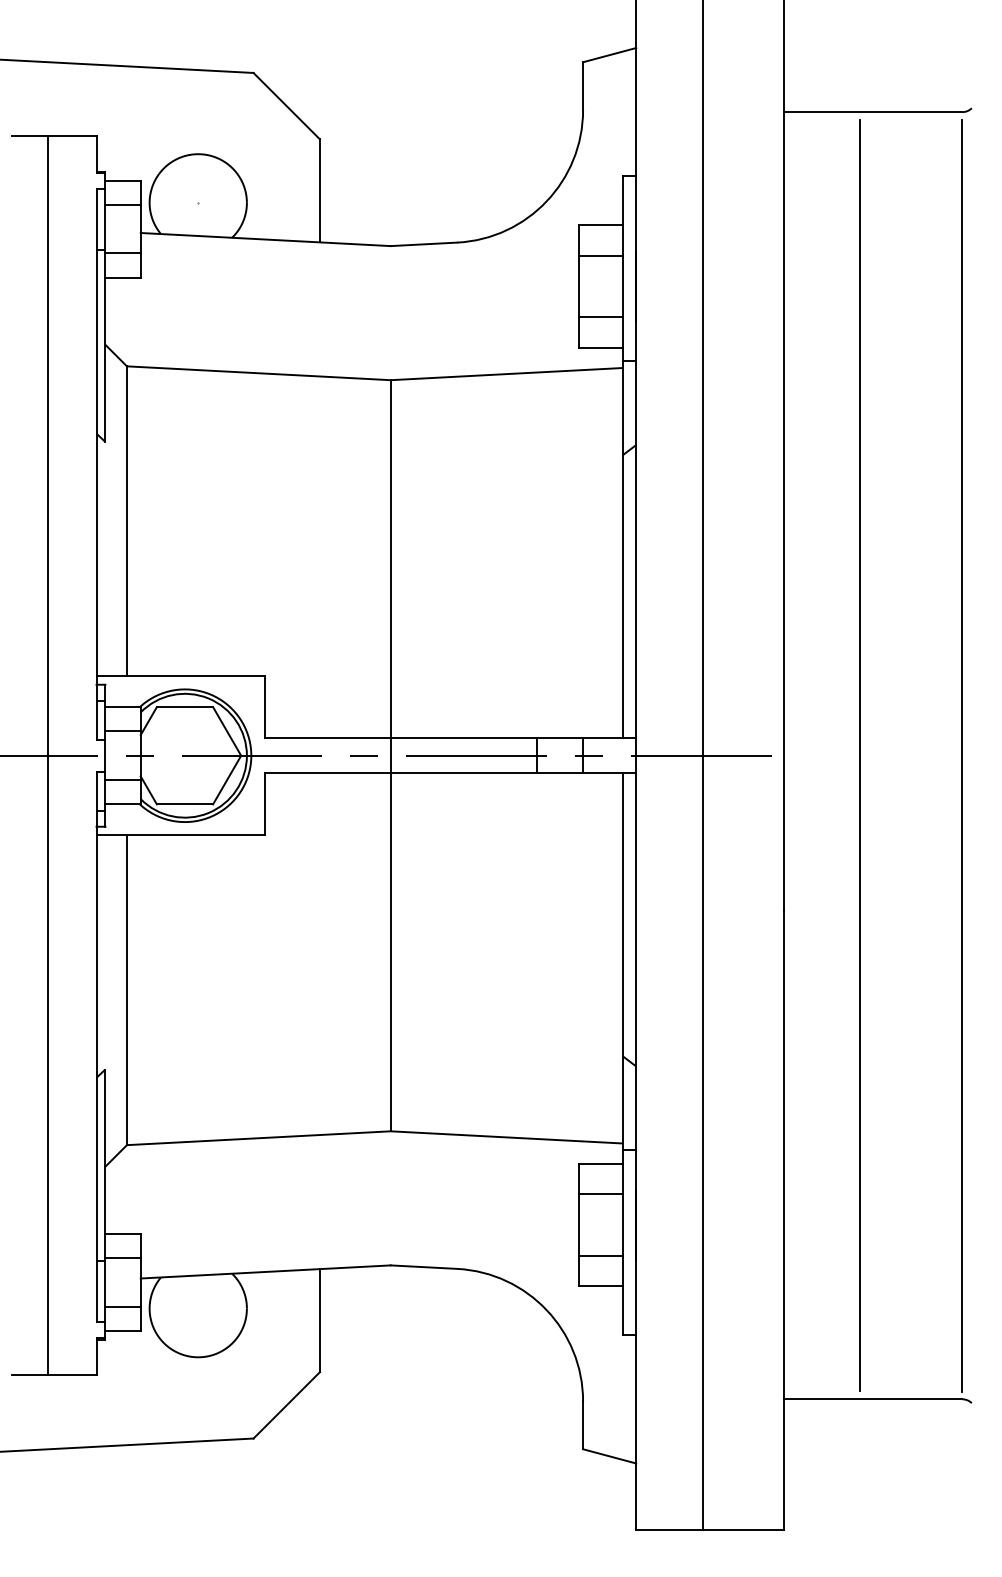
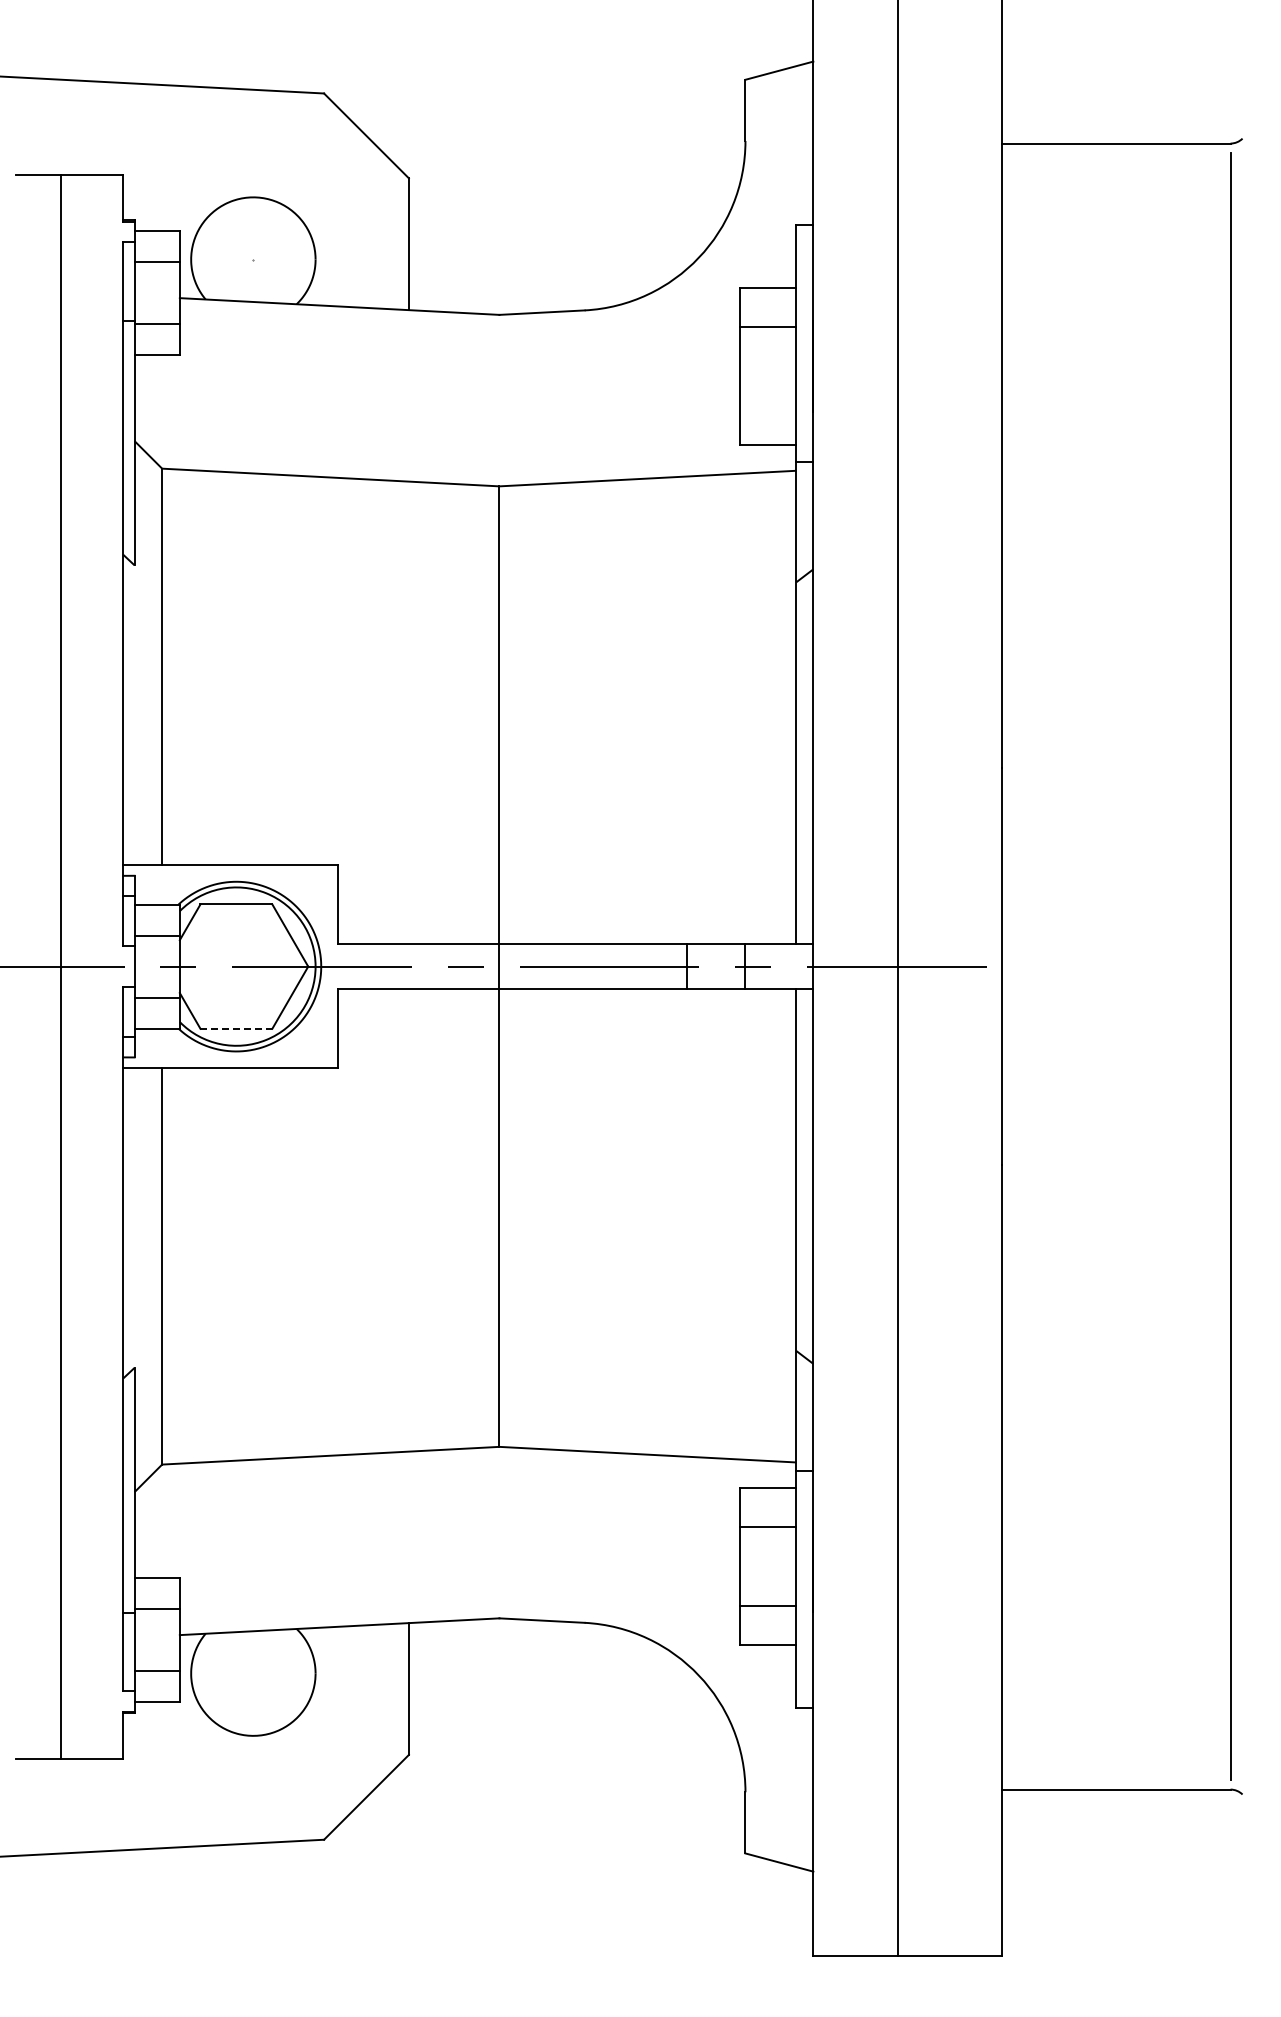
line: (600, 316) -> (767, 405), removed
line: (859, 755) -> (1099, 966), removed
line: (185, 804) -> (236, 1028), solid -> dashed

